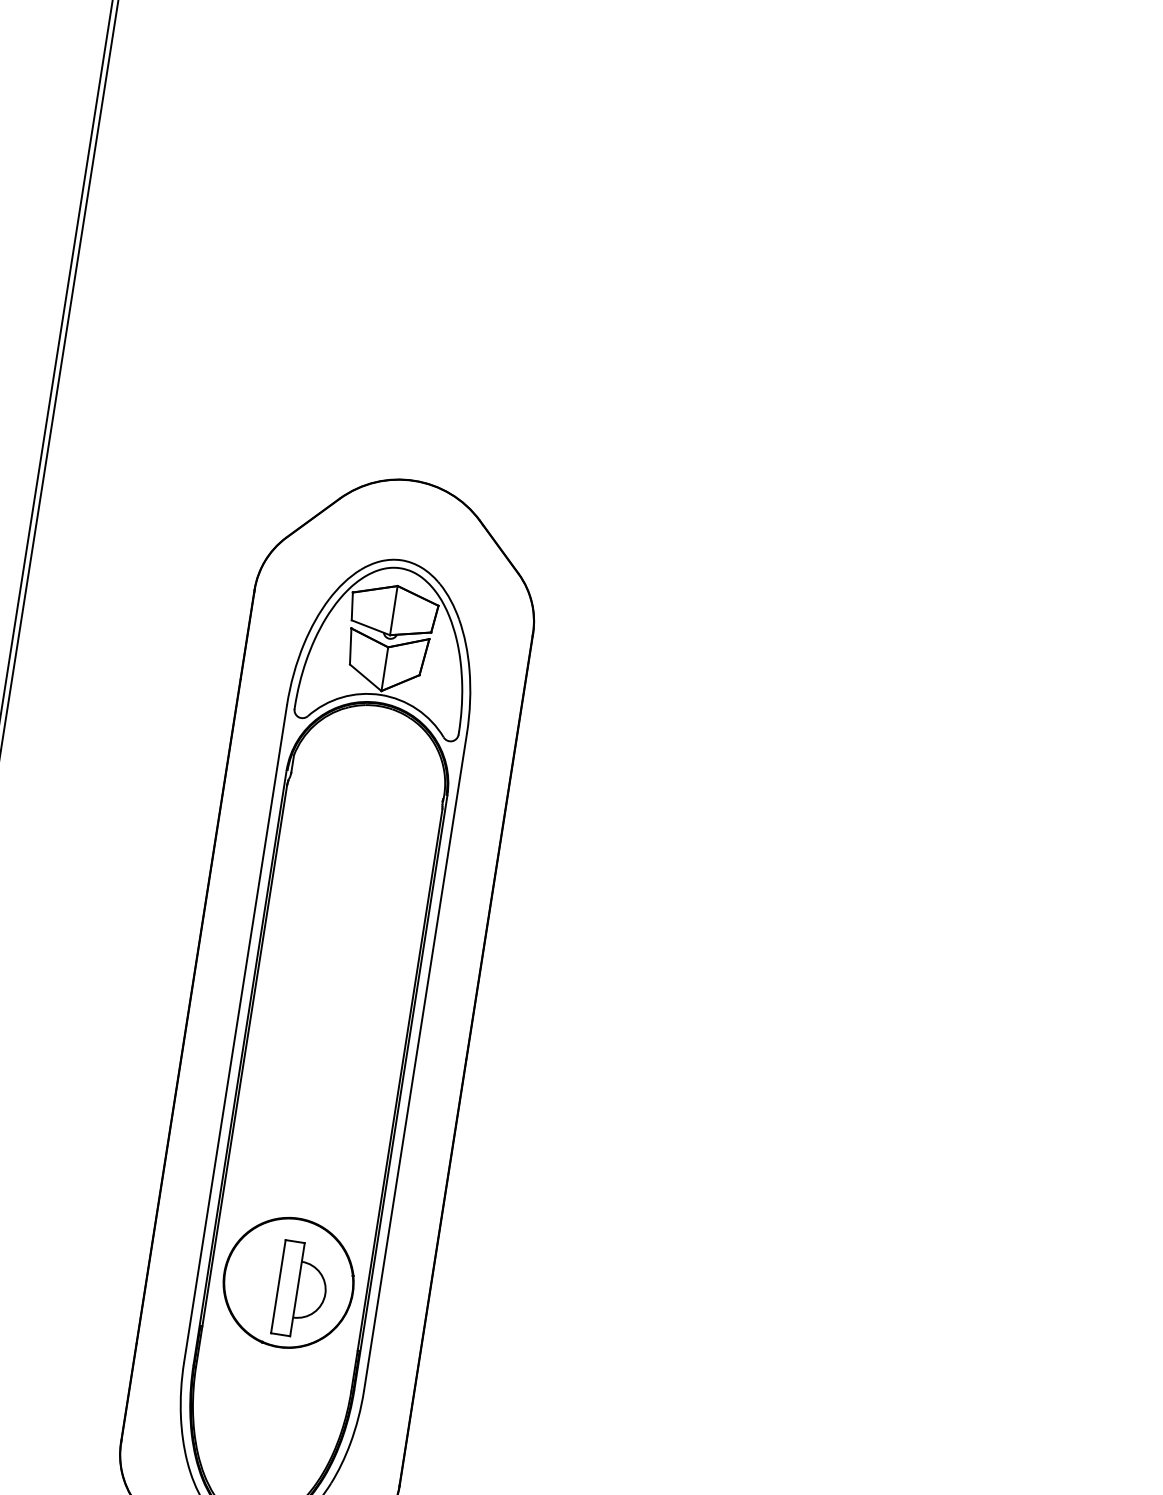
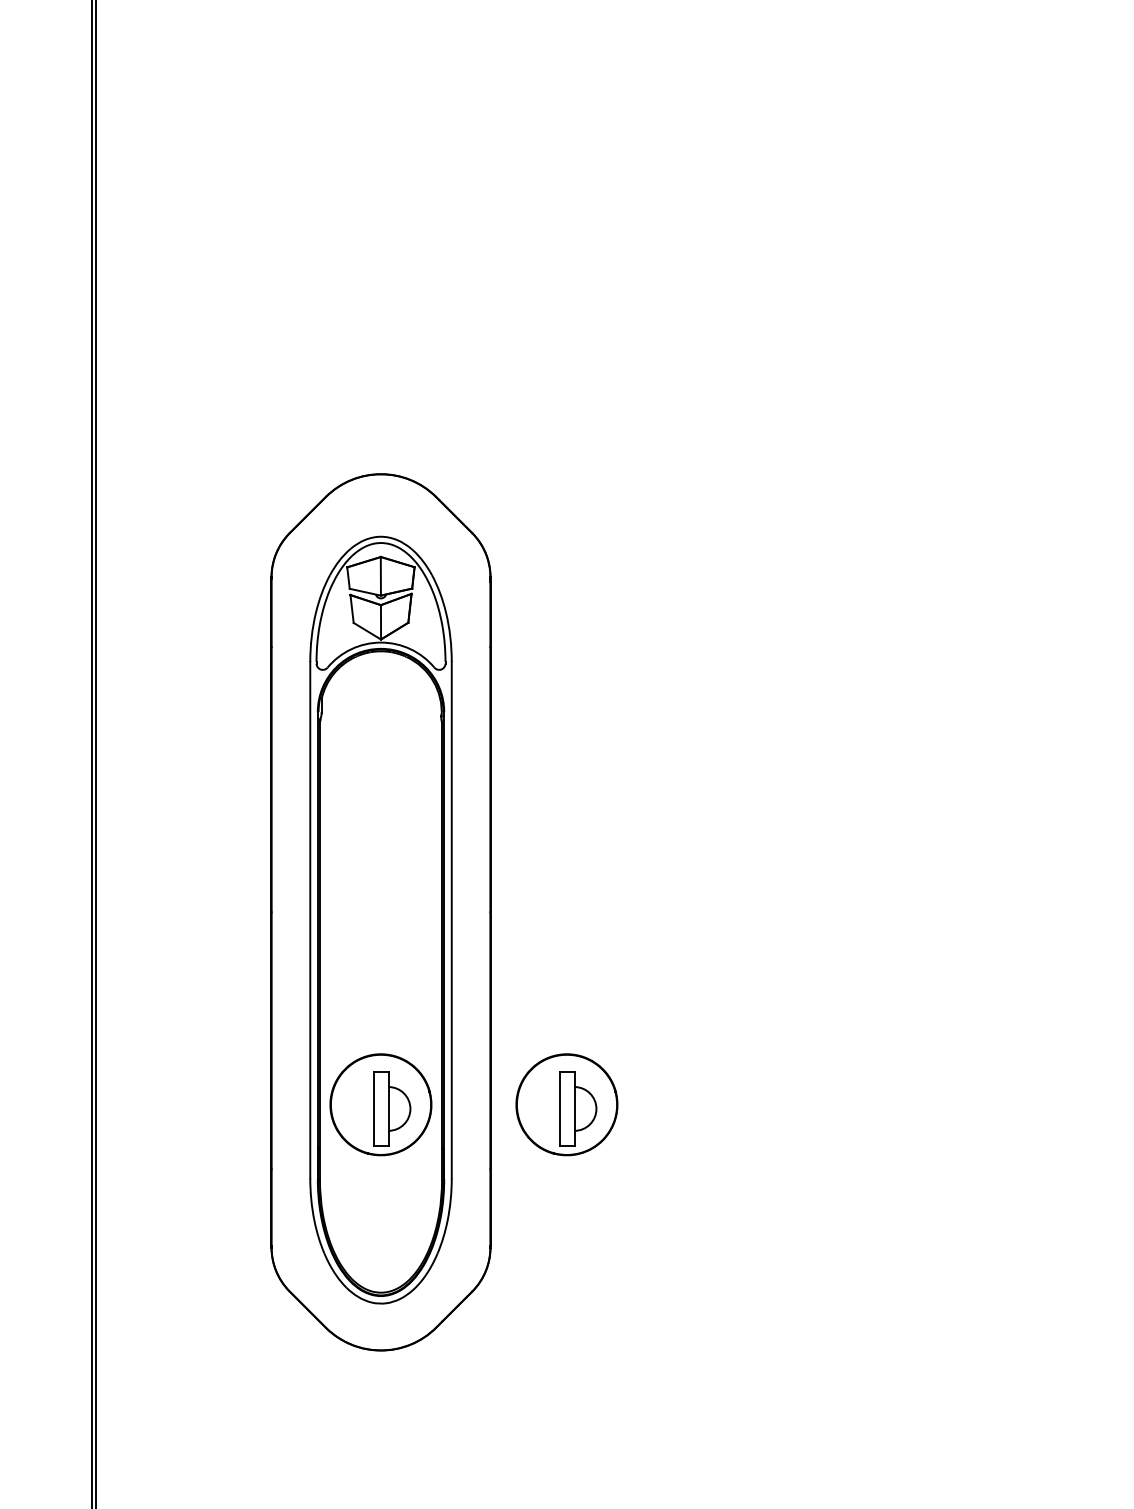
part: (524, 1319) -> (566, 1104), added

